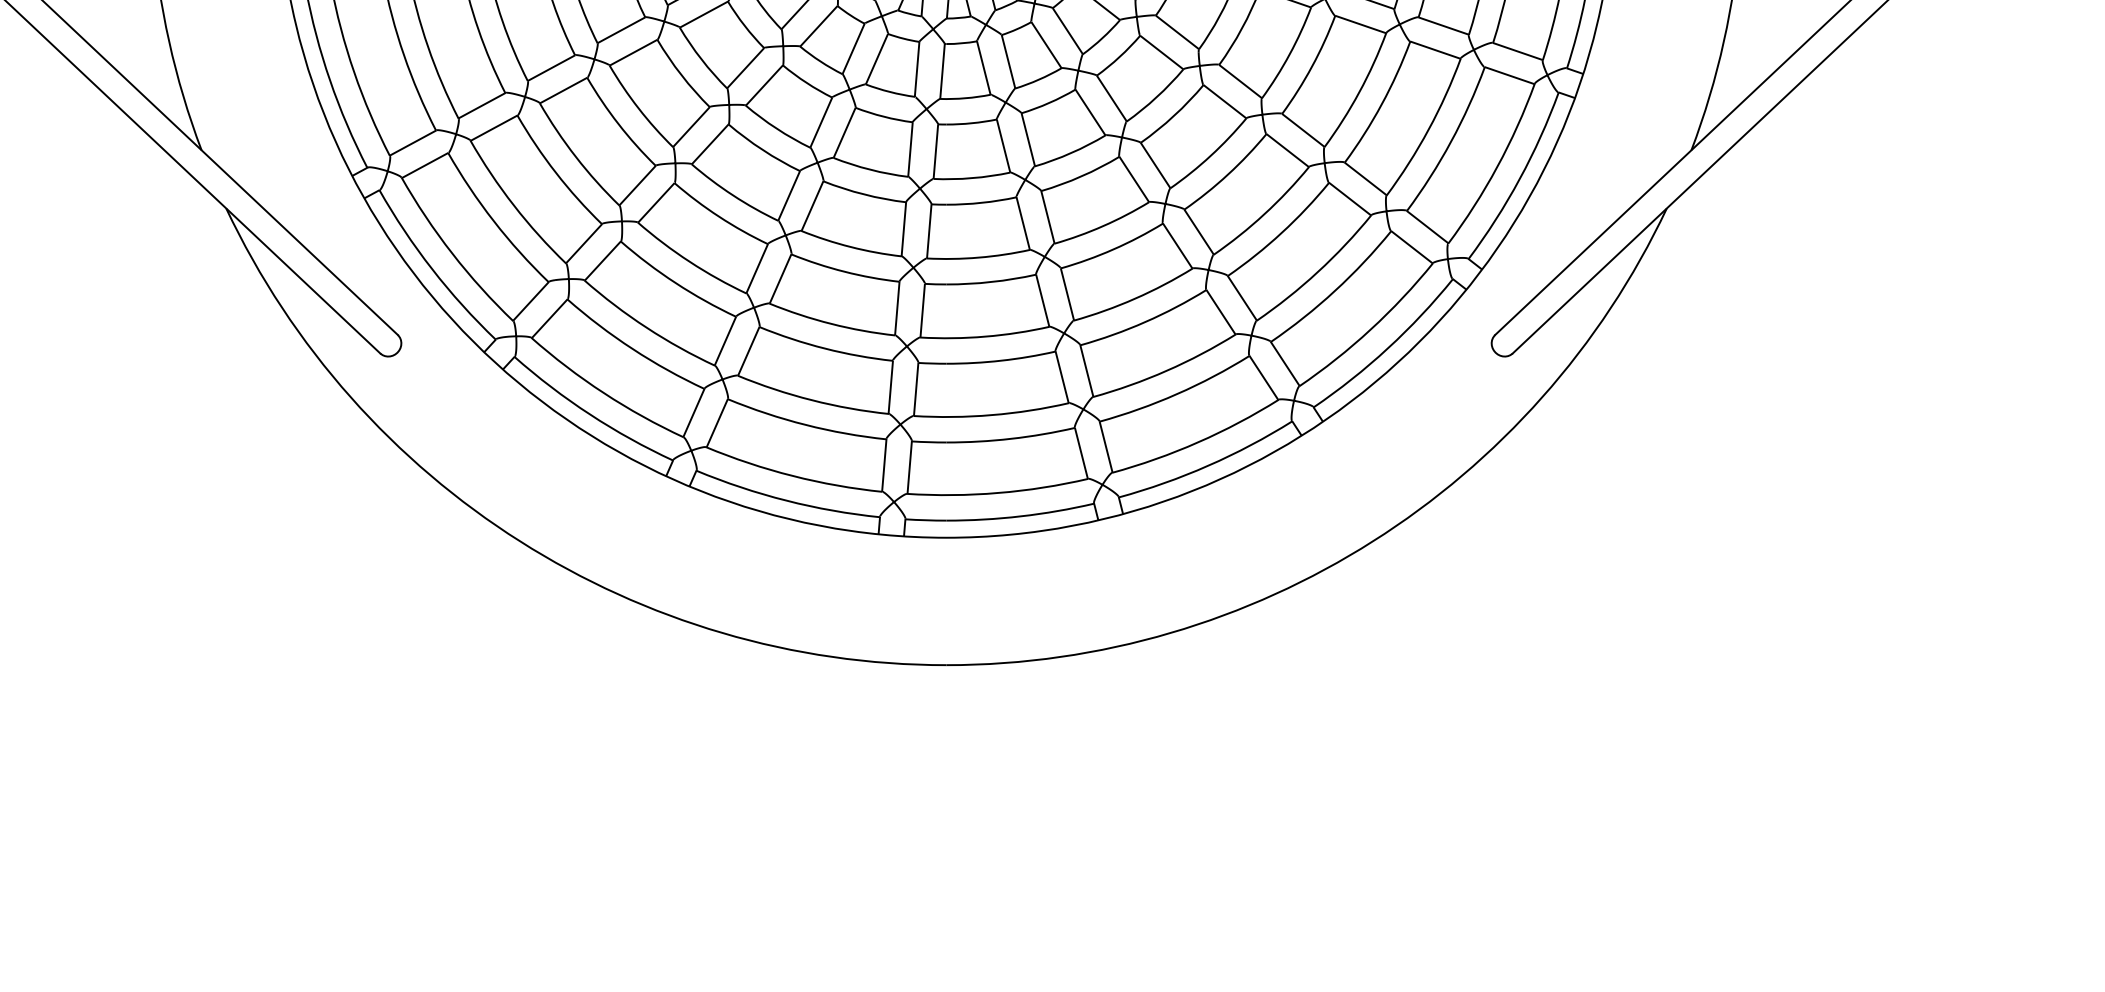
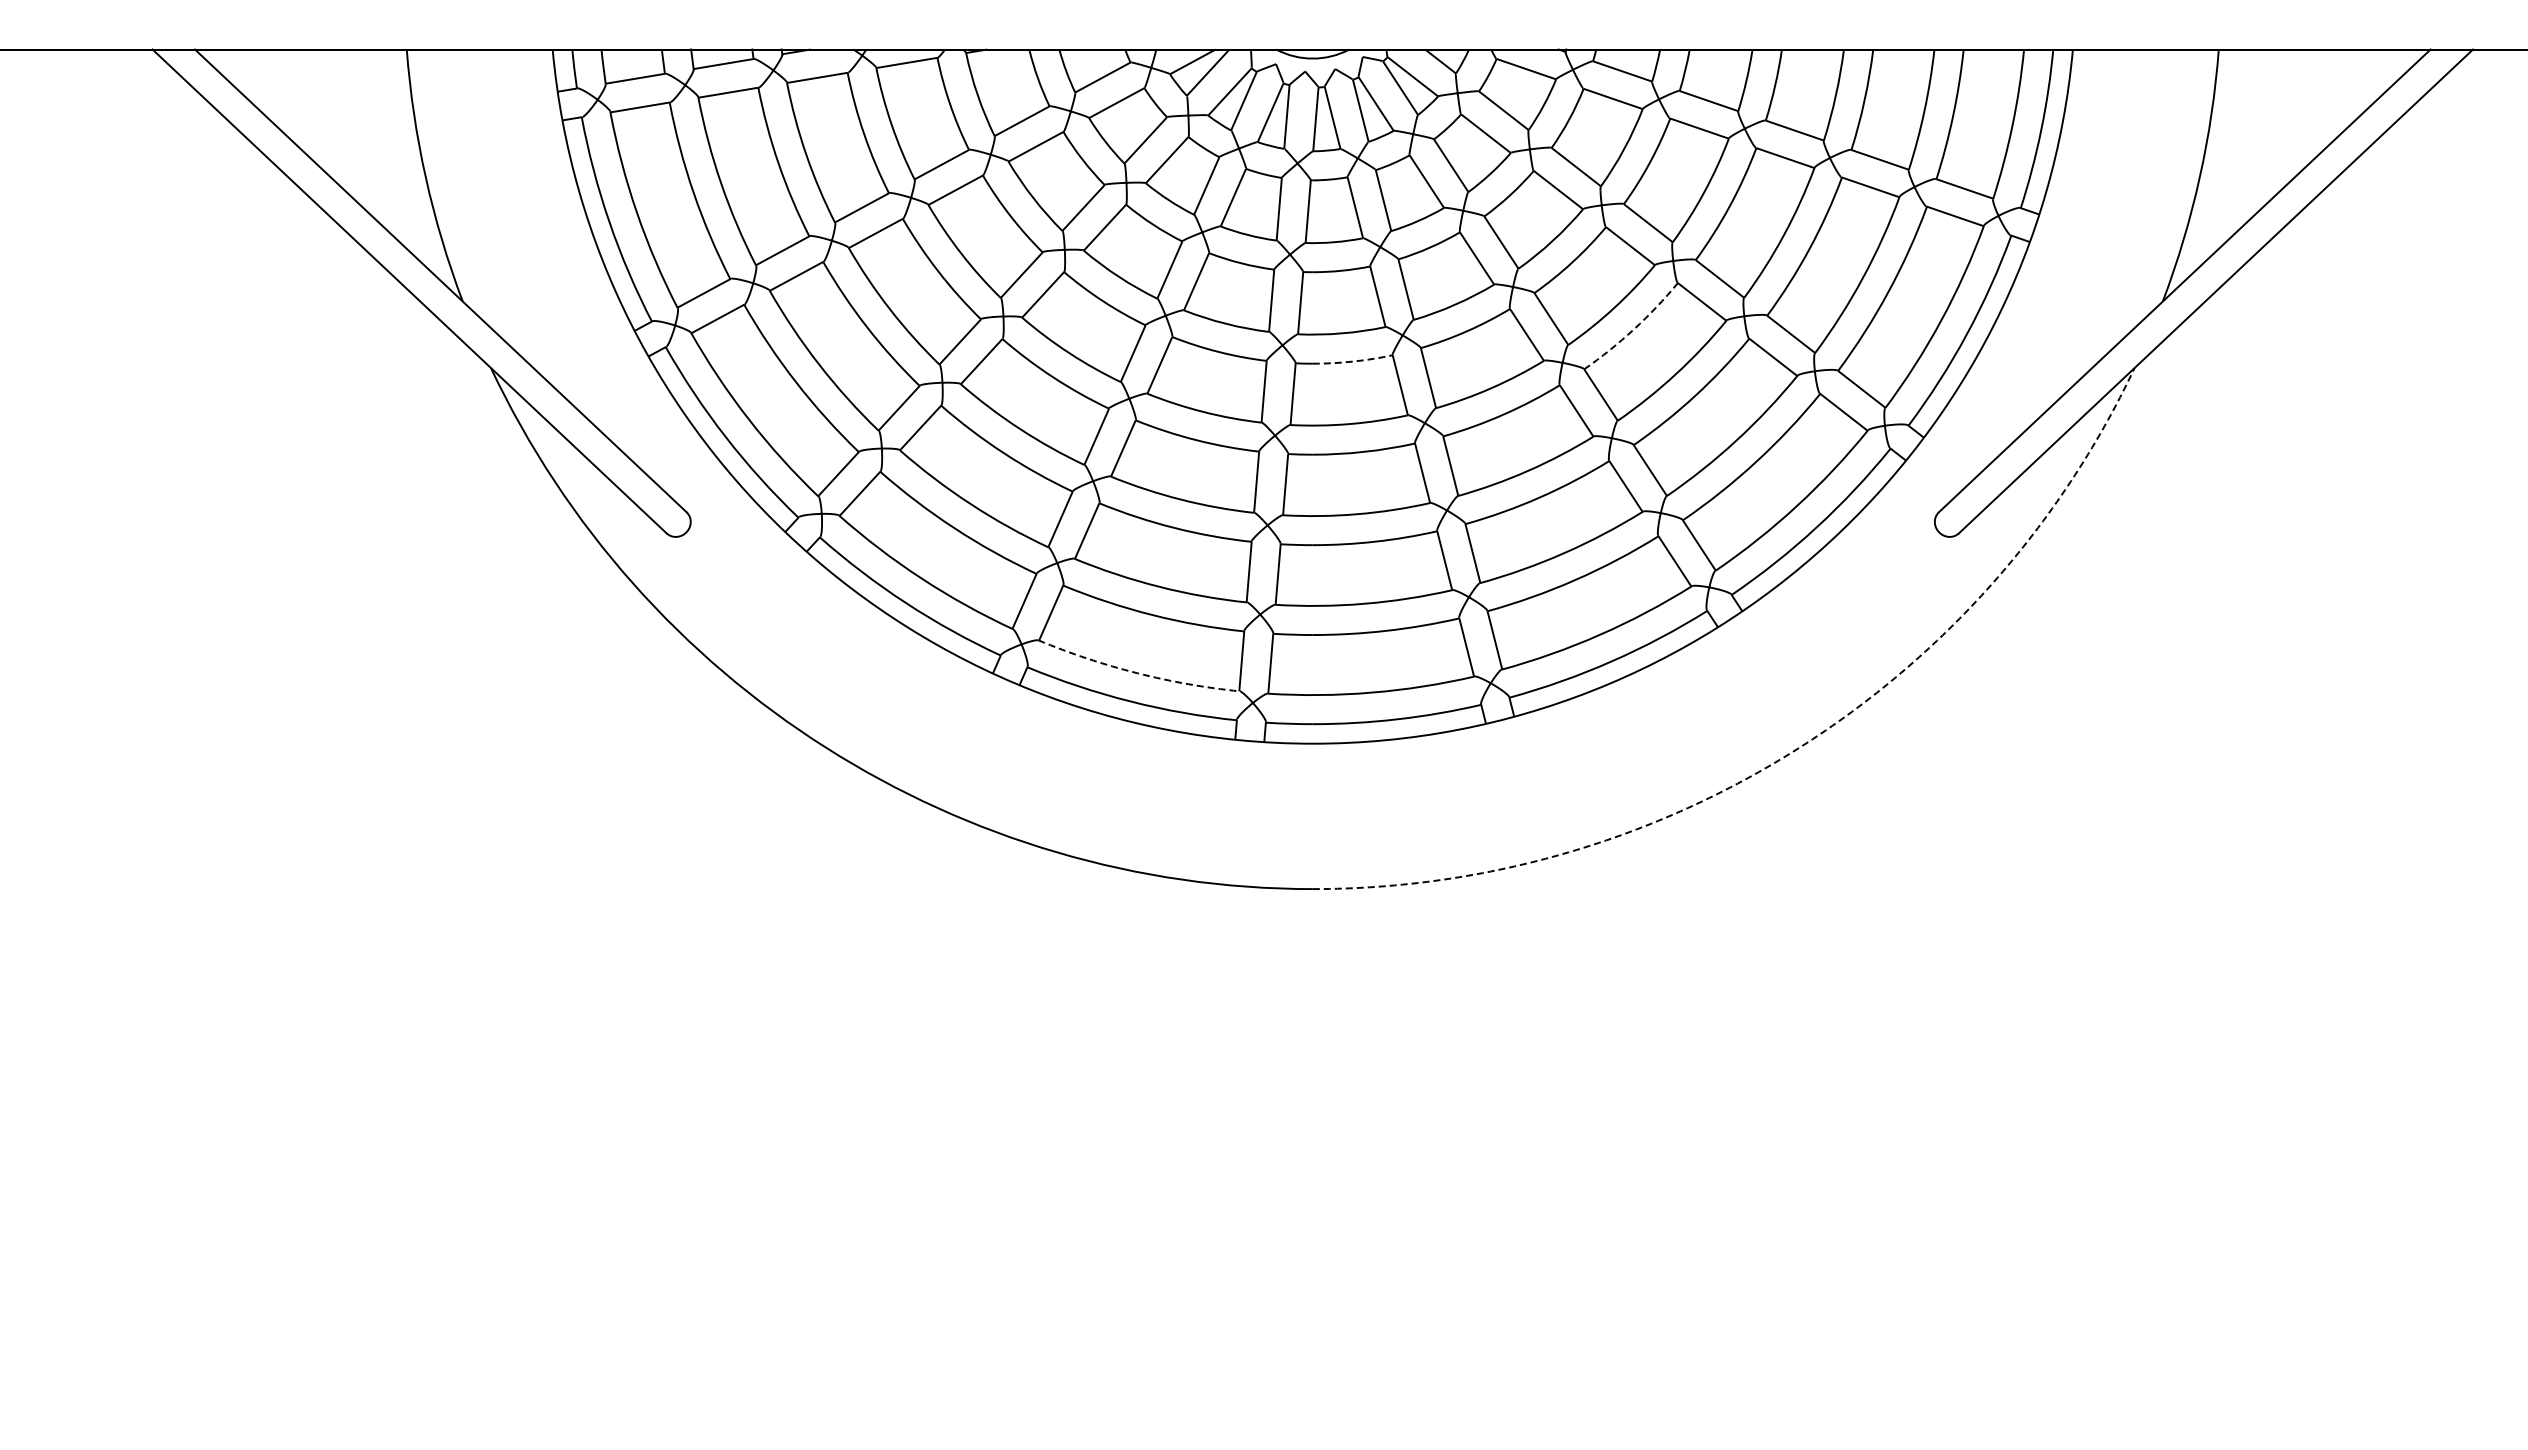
arc: (1227, 174) -> (1633, 329), solid -> dashed
arc: (982, 202) -> (1353, 361), solid -> dashed
arc: (792, 476) -> (1137, 673), solid -> dashed
arc: (1373, 541) -> (1799, 747), solid -> dashed

